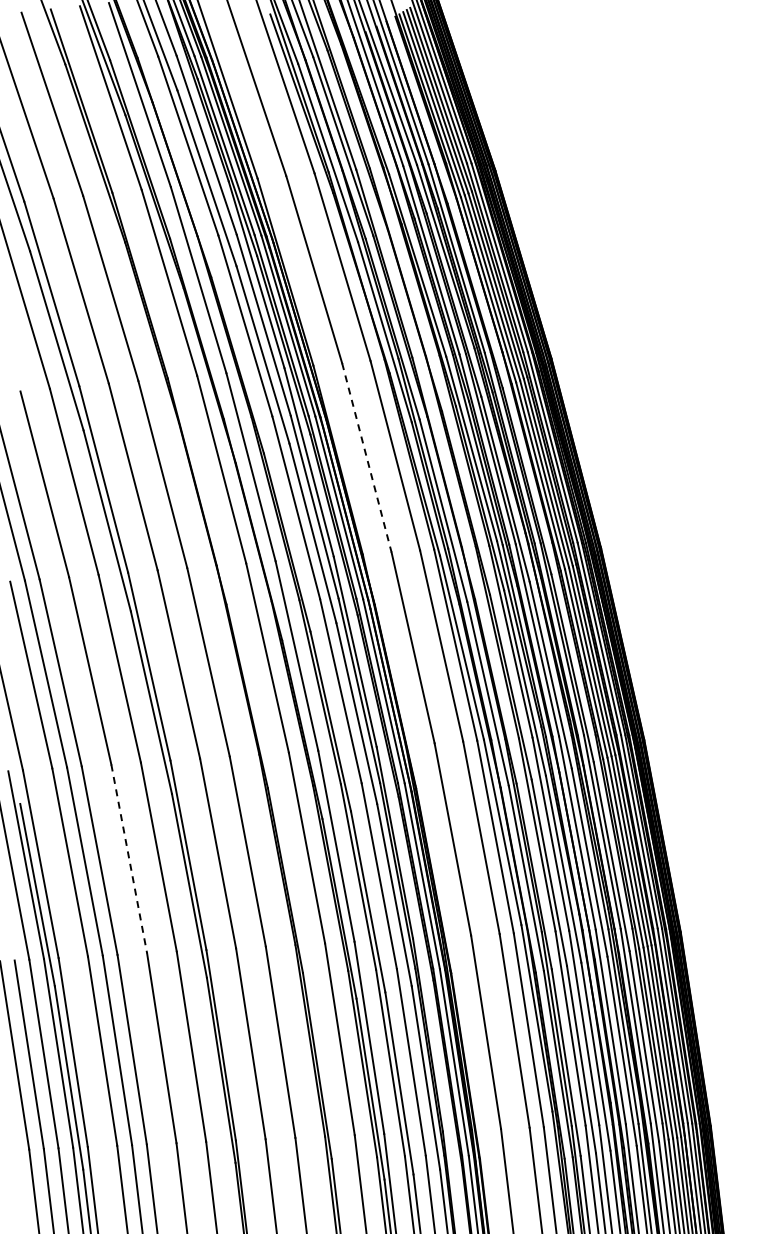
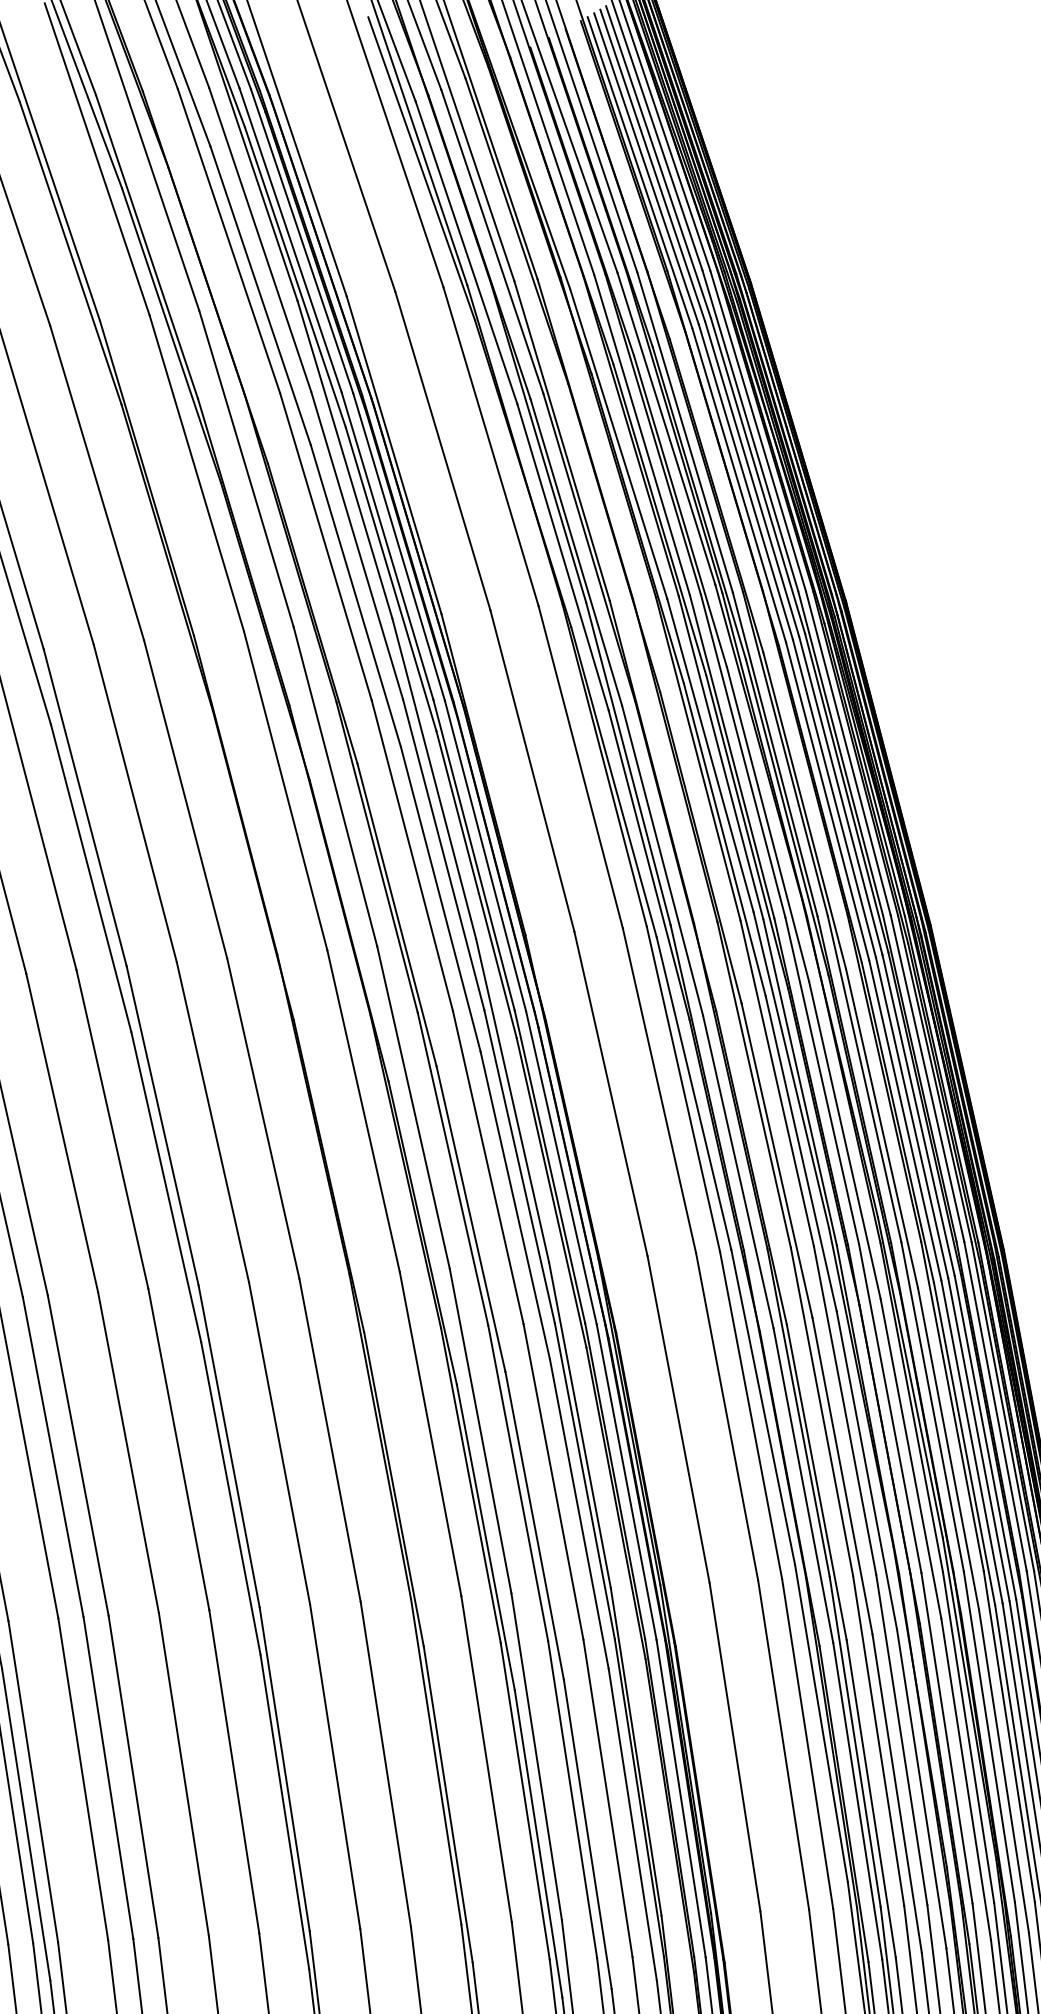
line: (366, 457) -> (531, 770), dashed -> solid
line: (129, 859) -> (128, 1453), dashed -> solid

